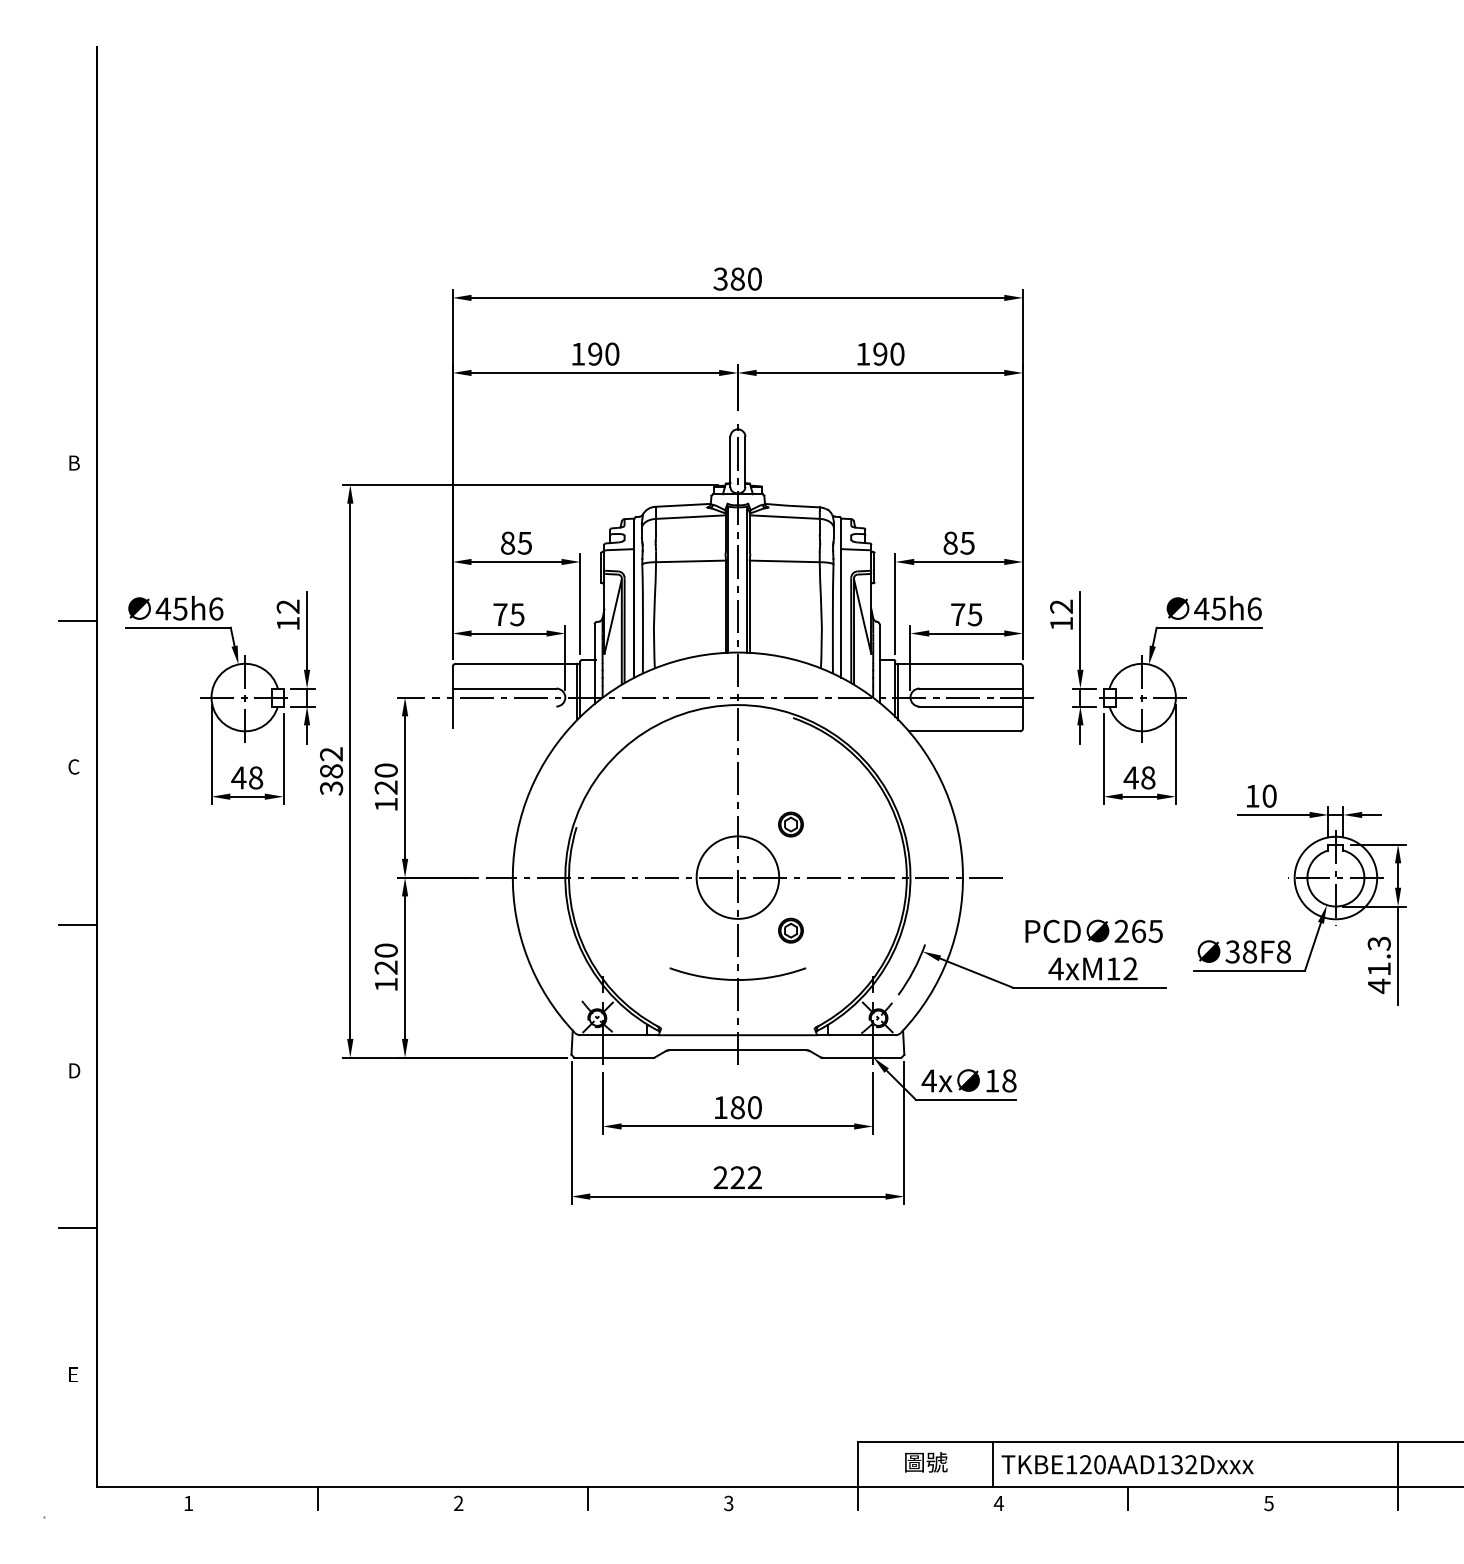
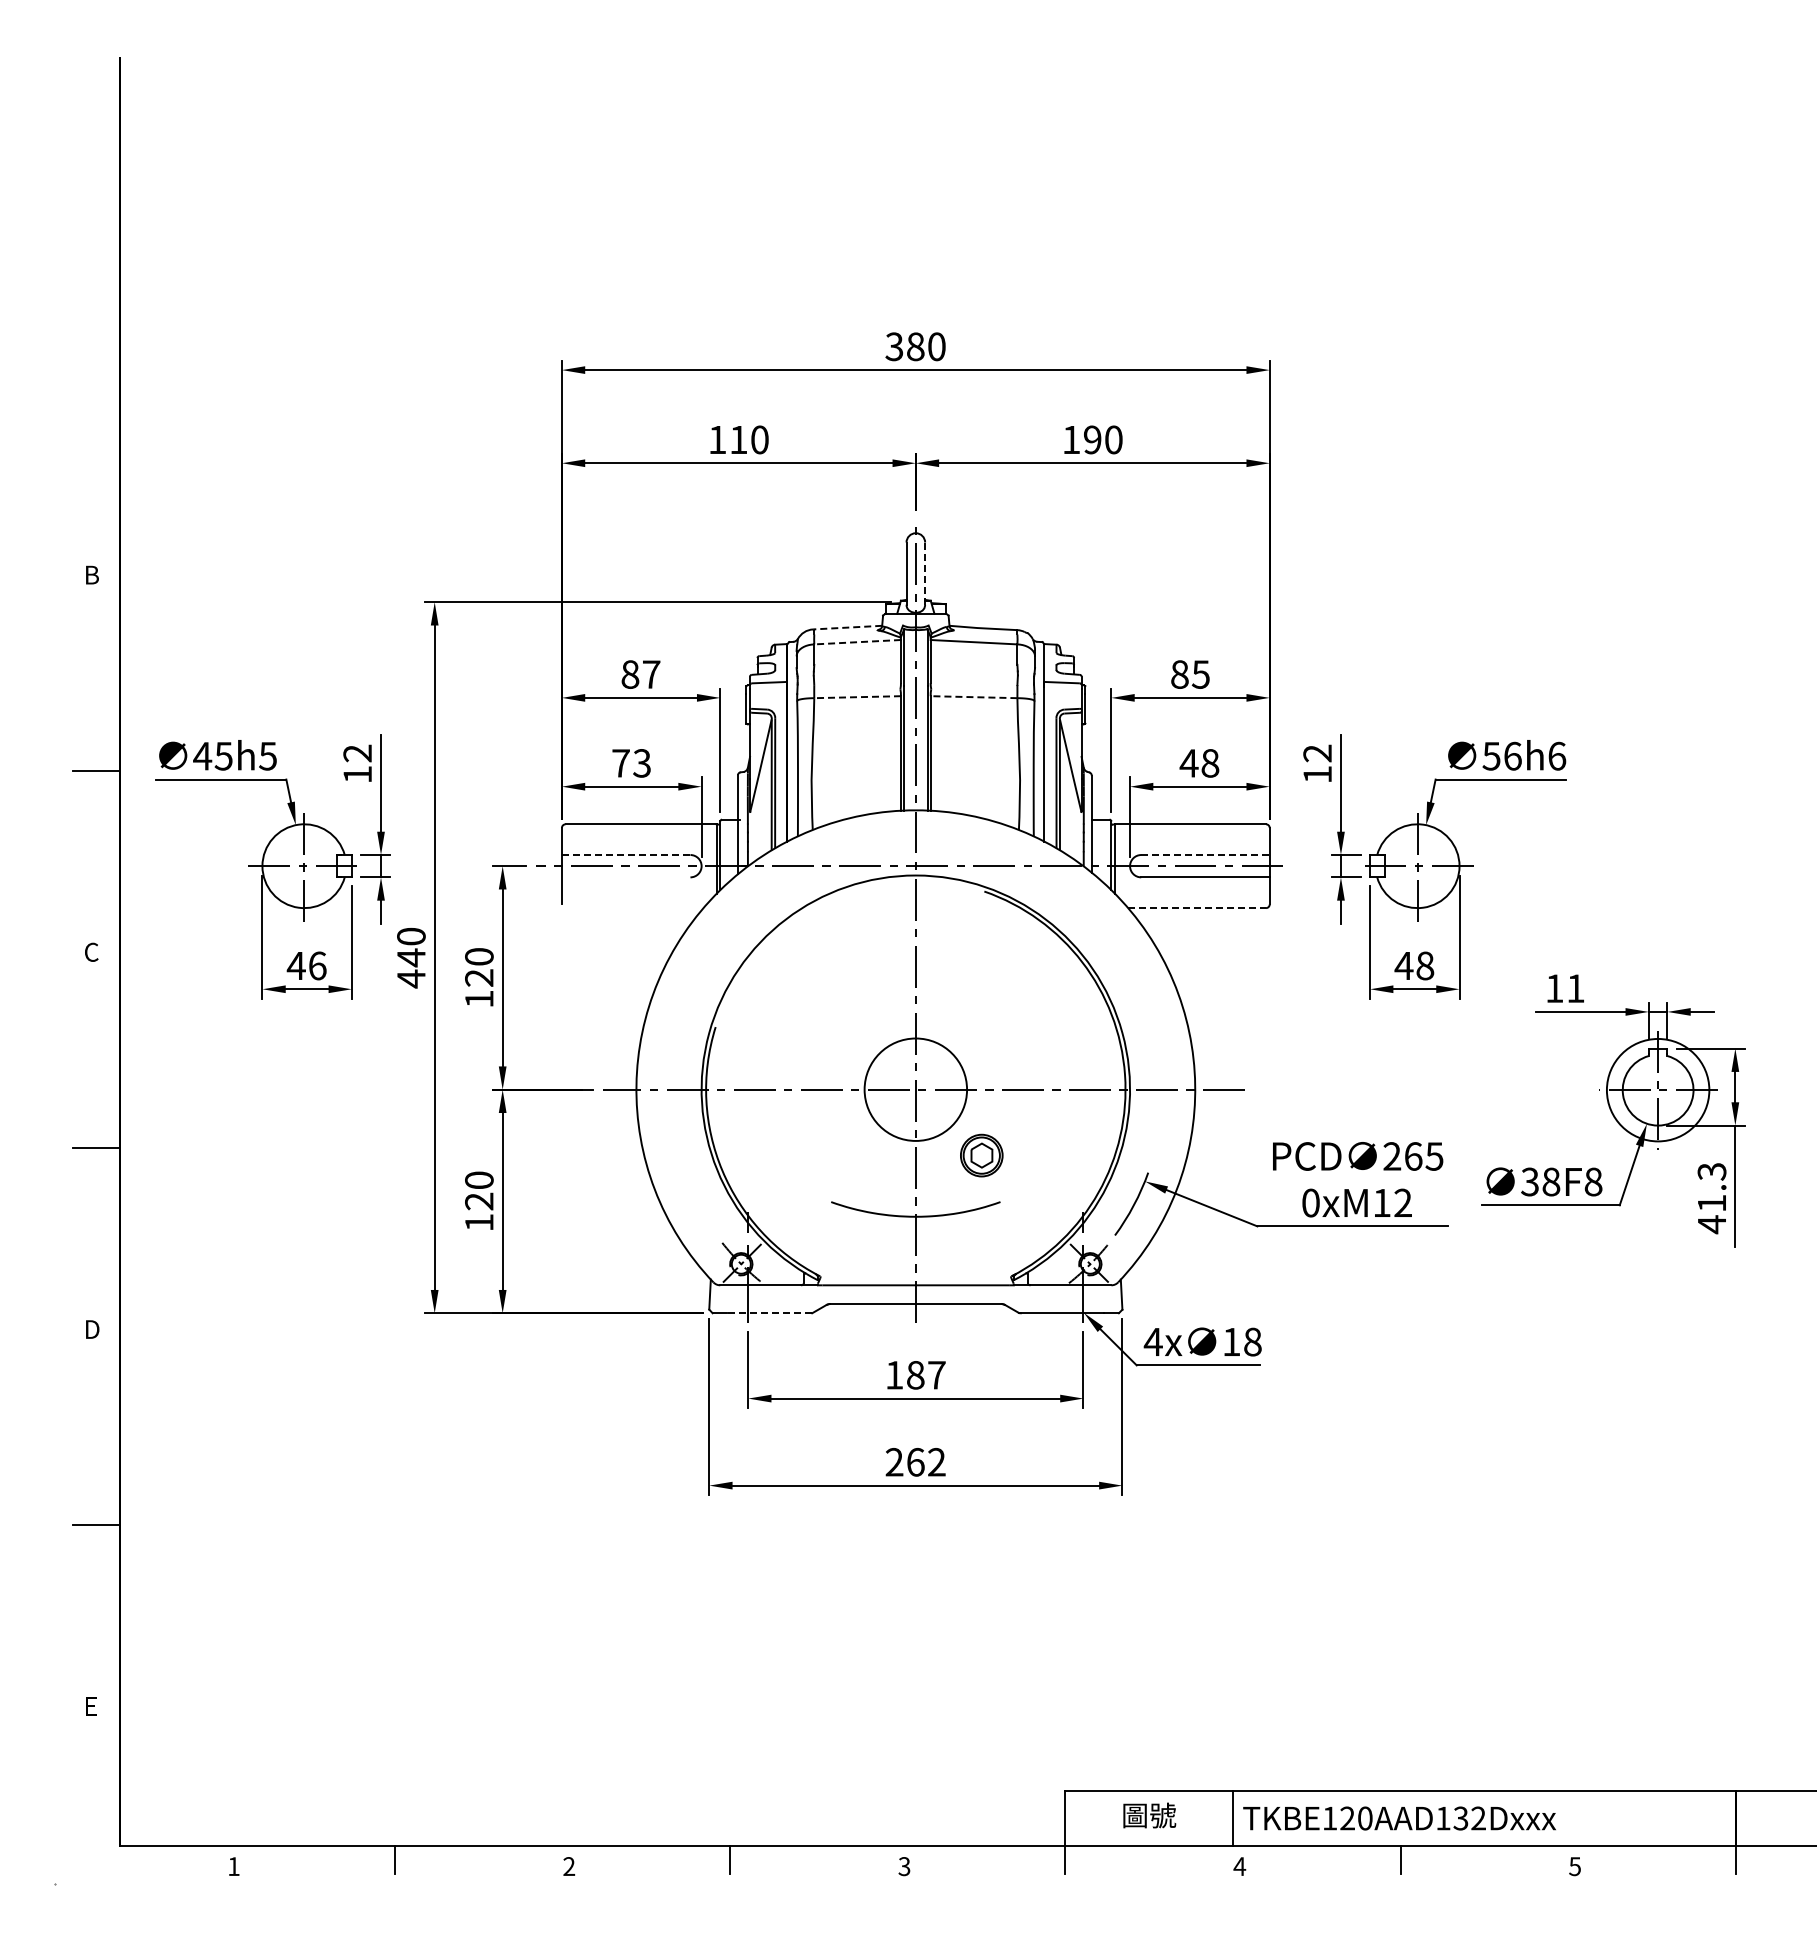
text: (595, 353) -> (738, 439), 190 -> 110
line: (745, 461) -> (925, 573), solid -> dashed
line: (682, 505) -> (847, 627), solid -> dashed
line: (690, 517) -> (856, 642), solid -> dashed
text: (524, 543) -> (651, 674), 85 -> 87
line: (690, 561) -> (857, 697), solid -> dashed
line: (784, 561) -> (973, 697), solid -> dashed
text: (216, 608) -> (268, 755), 45h6 -> 45h5
text: (1209, 608) -> (1501, 755), 45h6 -> 56h6
text: (516, 614) -> (641, 763), 75 -> 73
text: (966, 614) -> (1199, 763), 75 -> 48
line: (504, 688) -> (625, 855), solid -> dashed
line: (971, 688) -> (1205, 855), solid -> dashed
line: (964, 731) -> (1197, 908), solid -> dashed
text: (331, 771) -> (411, 957), 382 -> 440
text: (255, 777) -> (317, 965), 48 -> 46
text: (1269, 796) -> (1575, 988), 10 -> 11
part: (790, 824) -> (981, 1023), removed
part: (790, 930) -> (981, 1155), size x1.4
text: (1055, 968) -> (1310, 1202), 4xM12 -> 0xM12
line: (620, 1057) -> (769, 1313), solid -> dashed
text: (754, 1107) -> (936, 1374), 180 -> 187
text: (737, 1177) -> (915, 1461), 222 -> 262

